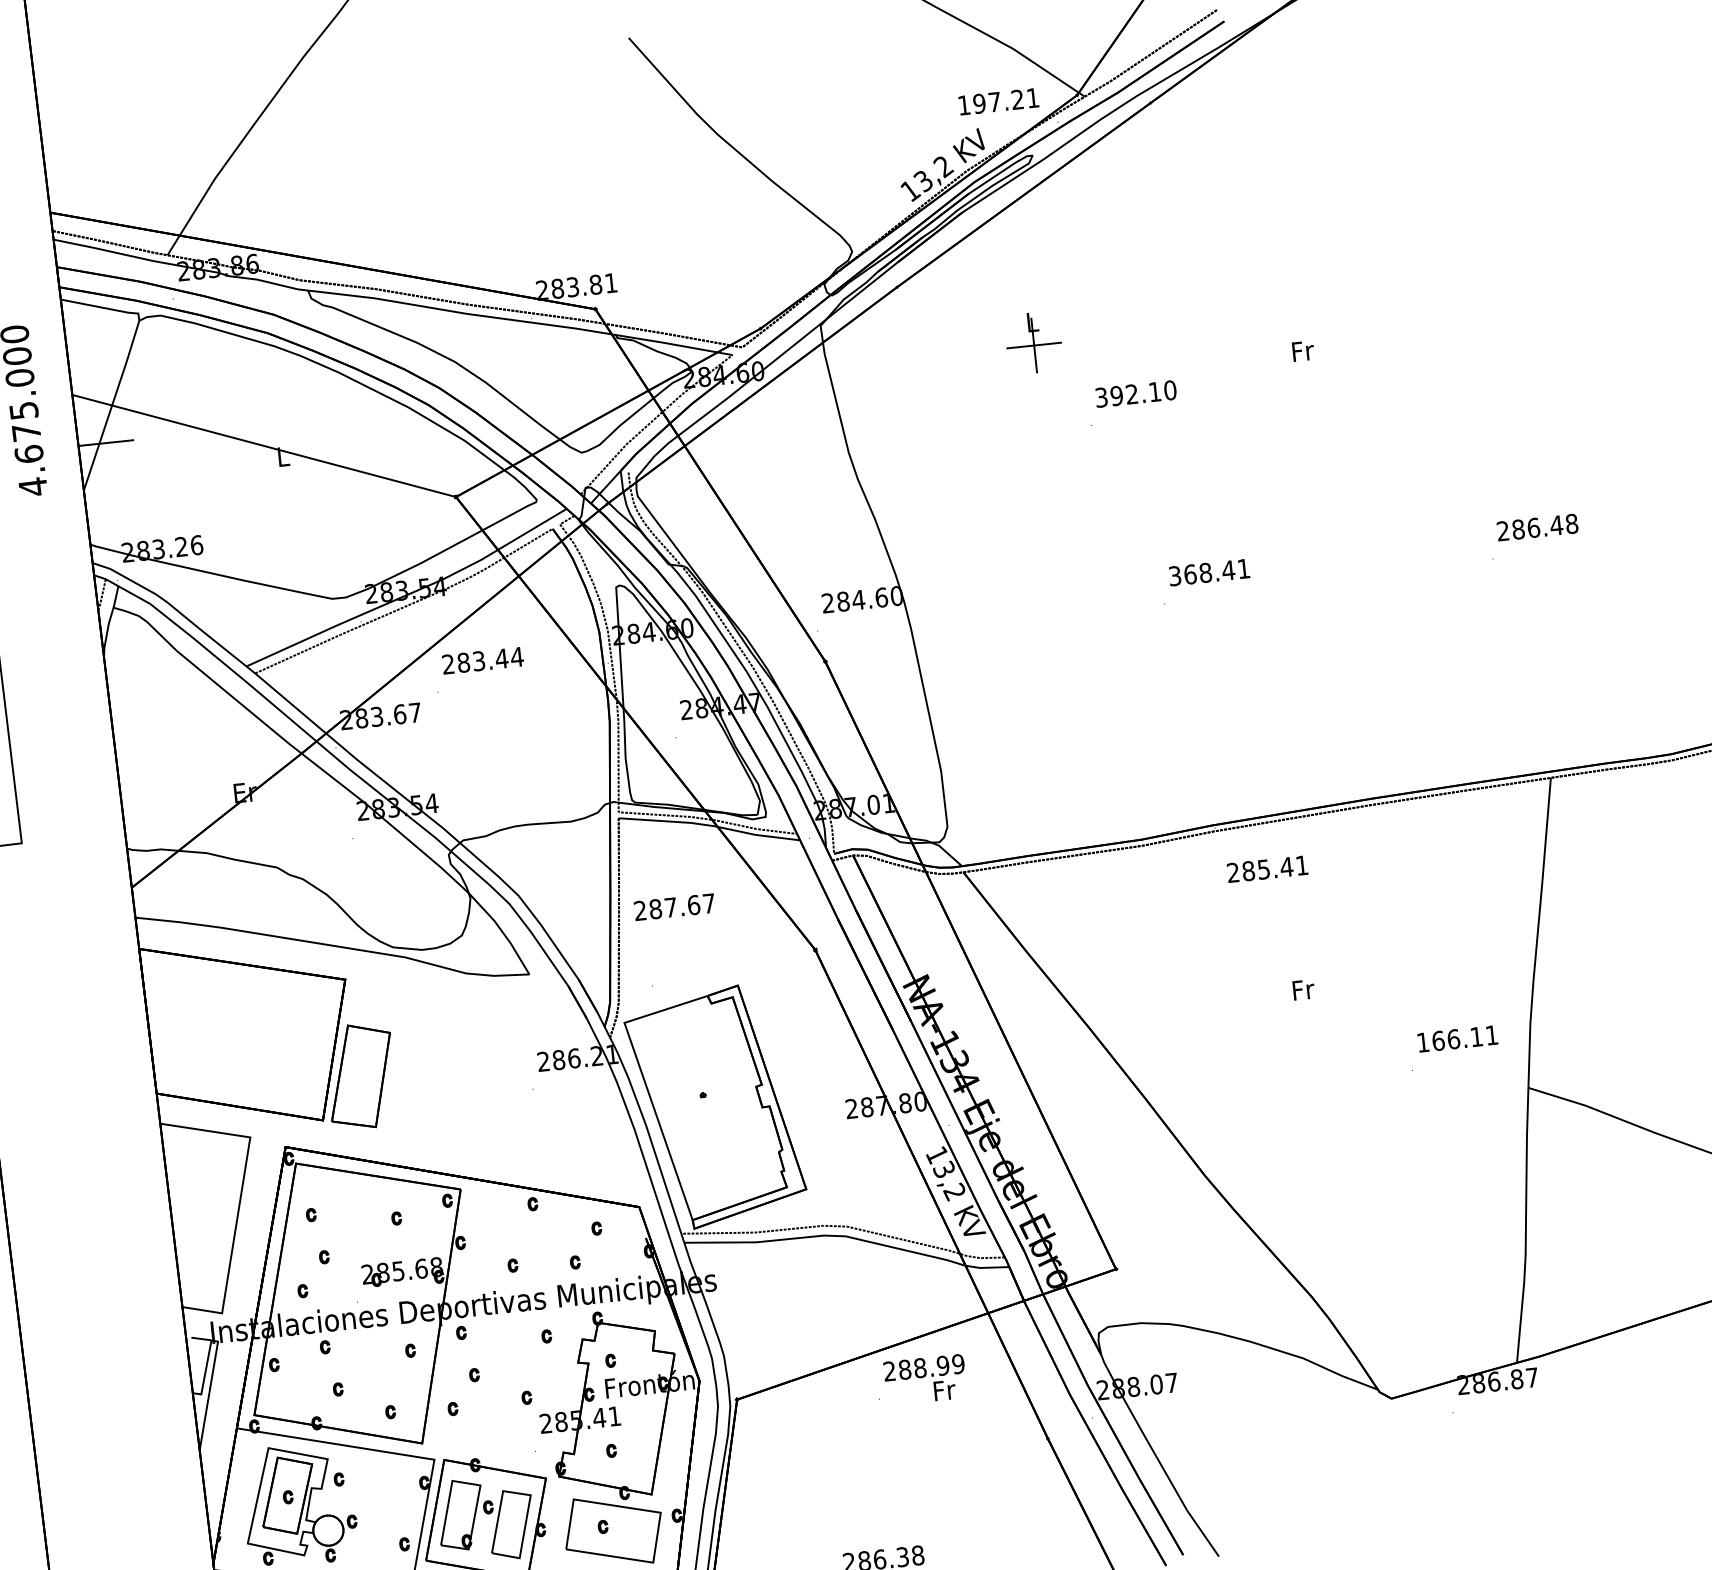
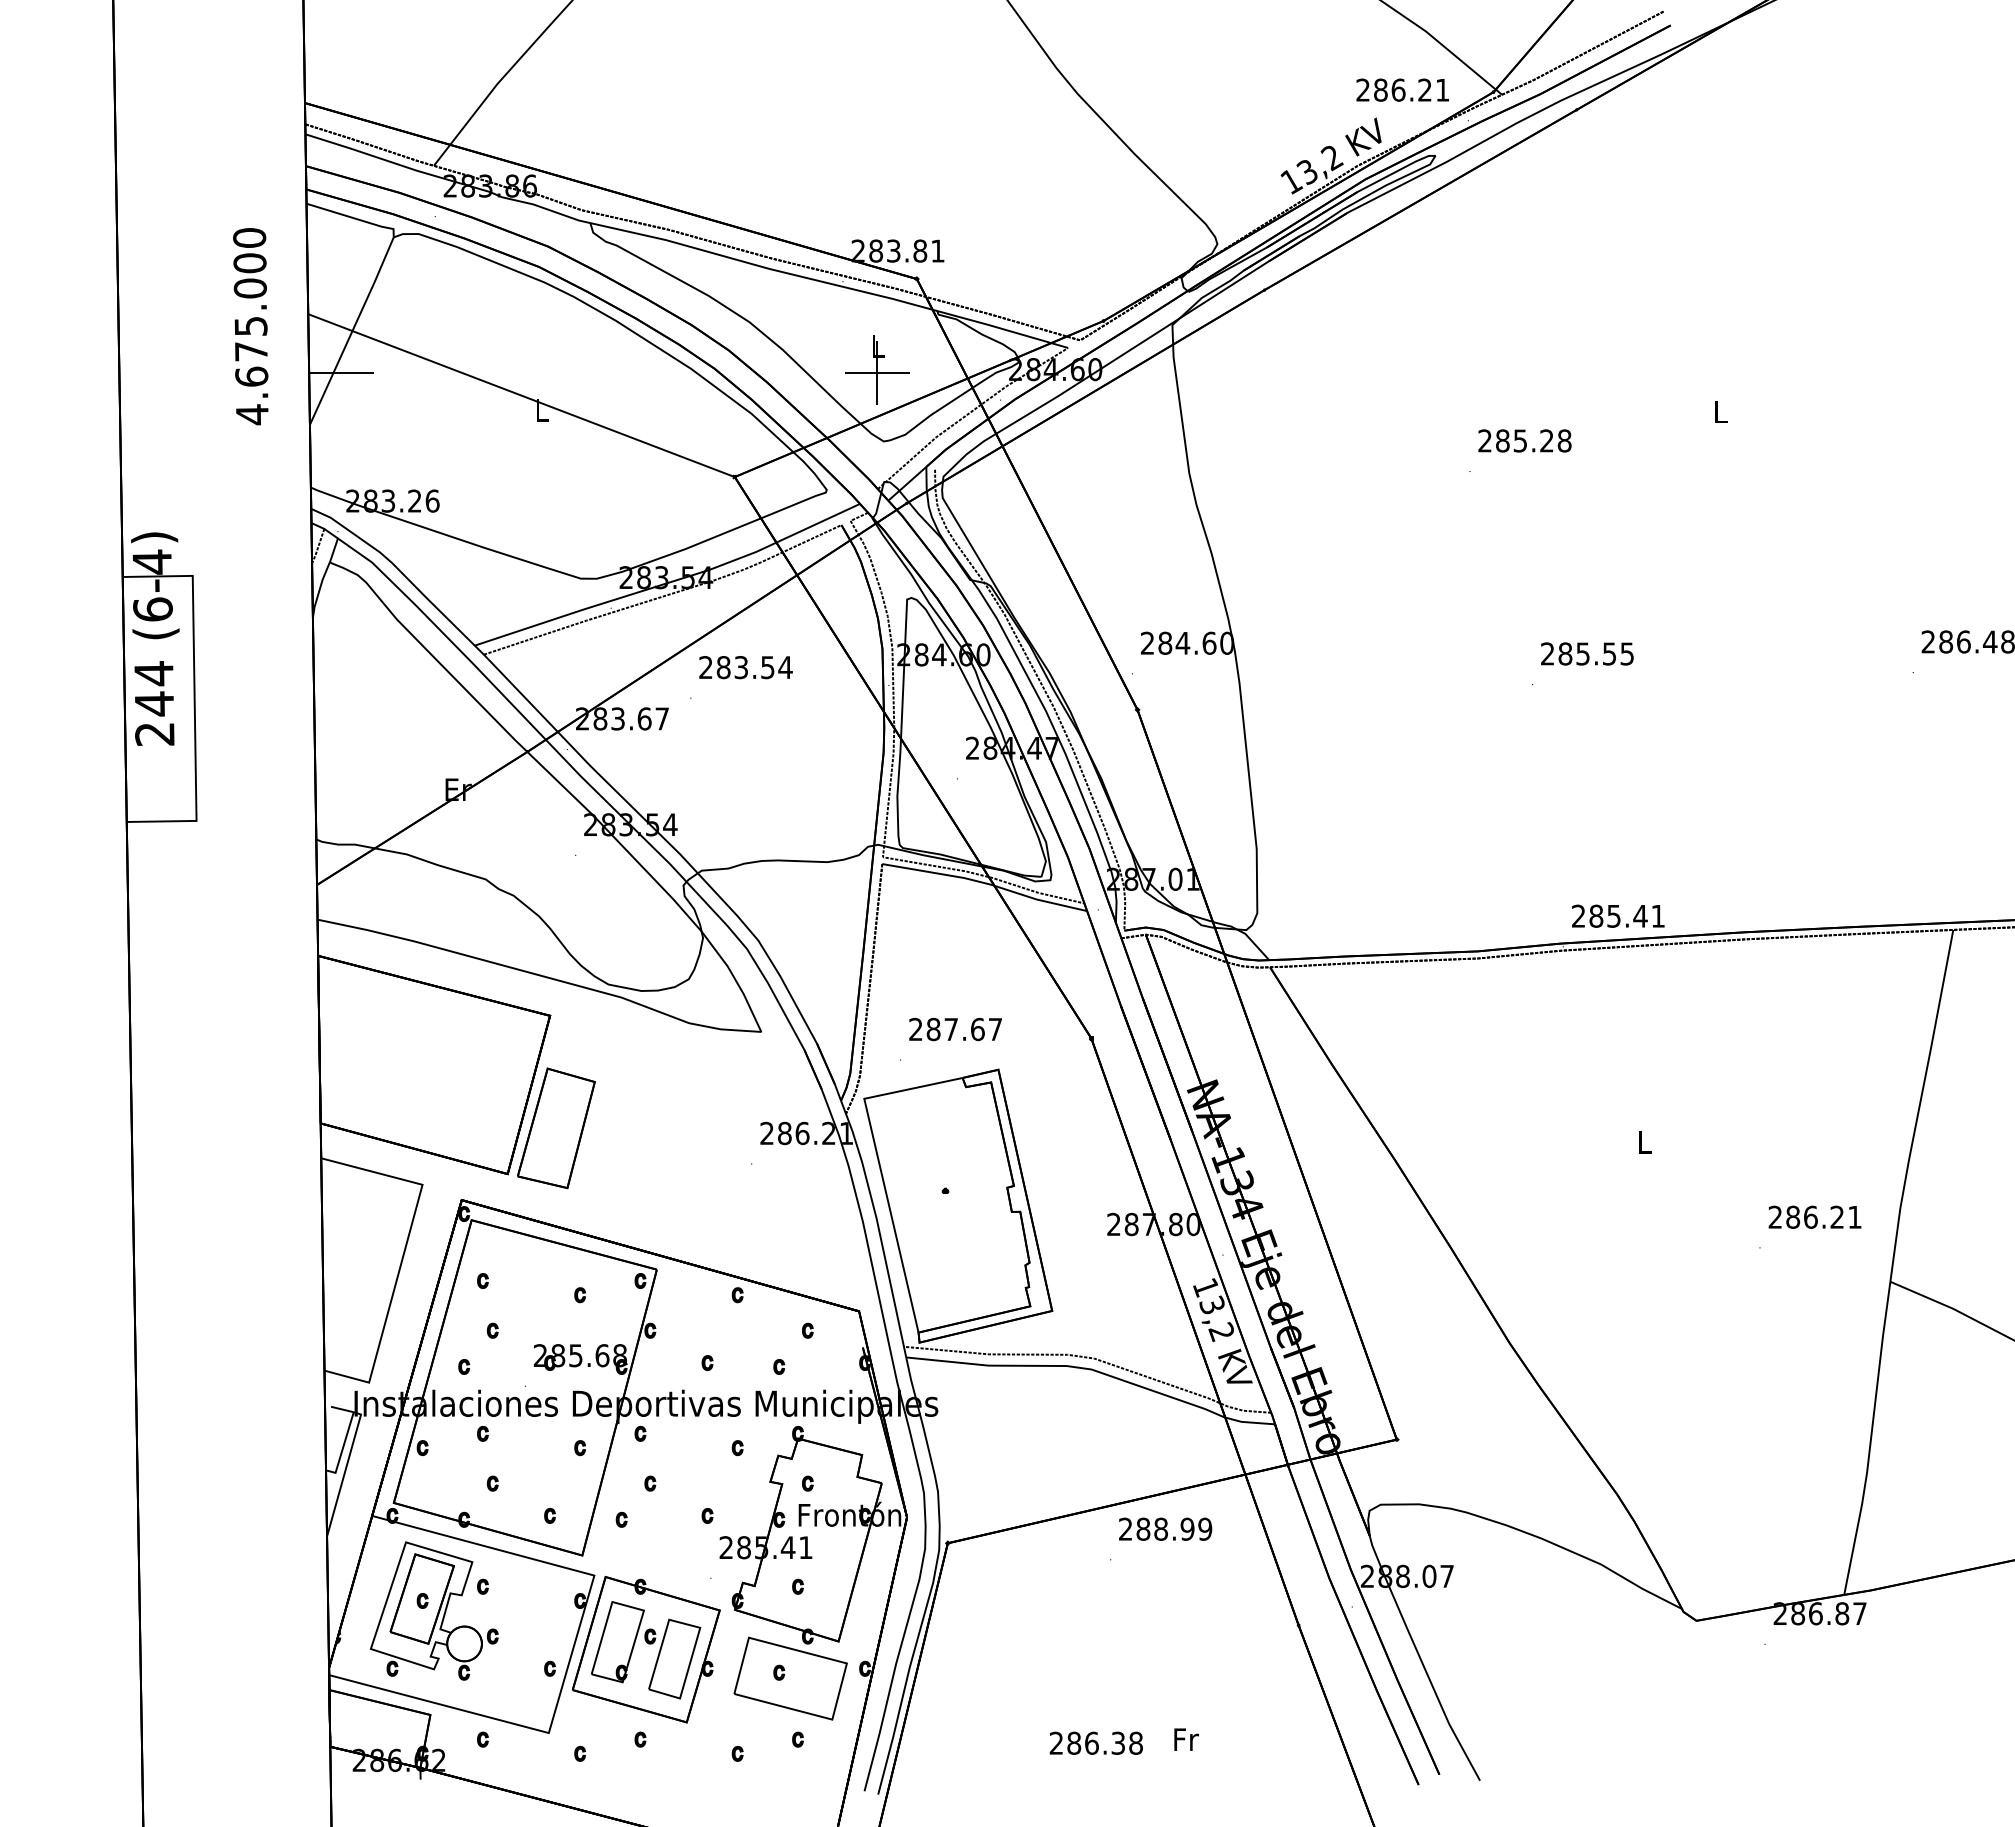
text: (979, 103) -> (1380, 89), 197.21 -> 286.21
part: (1034, 342) -> (877, 369), moved
text: (1303, 350) -> (1721, 411), Fr -> L
text: (1135, 393) -> (1524, 440), 392.10 -> 285.28
text: (1209, 572) -> (1587, 653), 368.41 -> 285.55
text: (501, 658) -> (767, 667), 283.44 -> 283.54
text: (1267, 868) -> (1618, 915), moved
text: (674, 907) -> (955, 1029), moved
text: (1304, 989) -> (1645, 1142), Fr -> L
text: (1449, 1039) -> (1805, 1216), 166.11 -> 286.21
text: (944, 1390) -> (1186, 1739), moved

